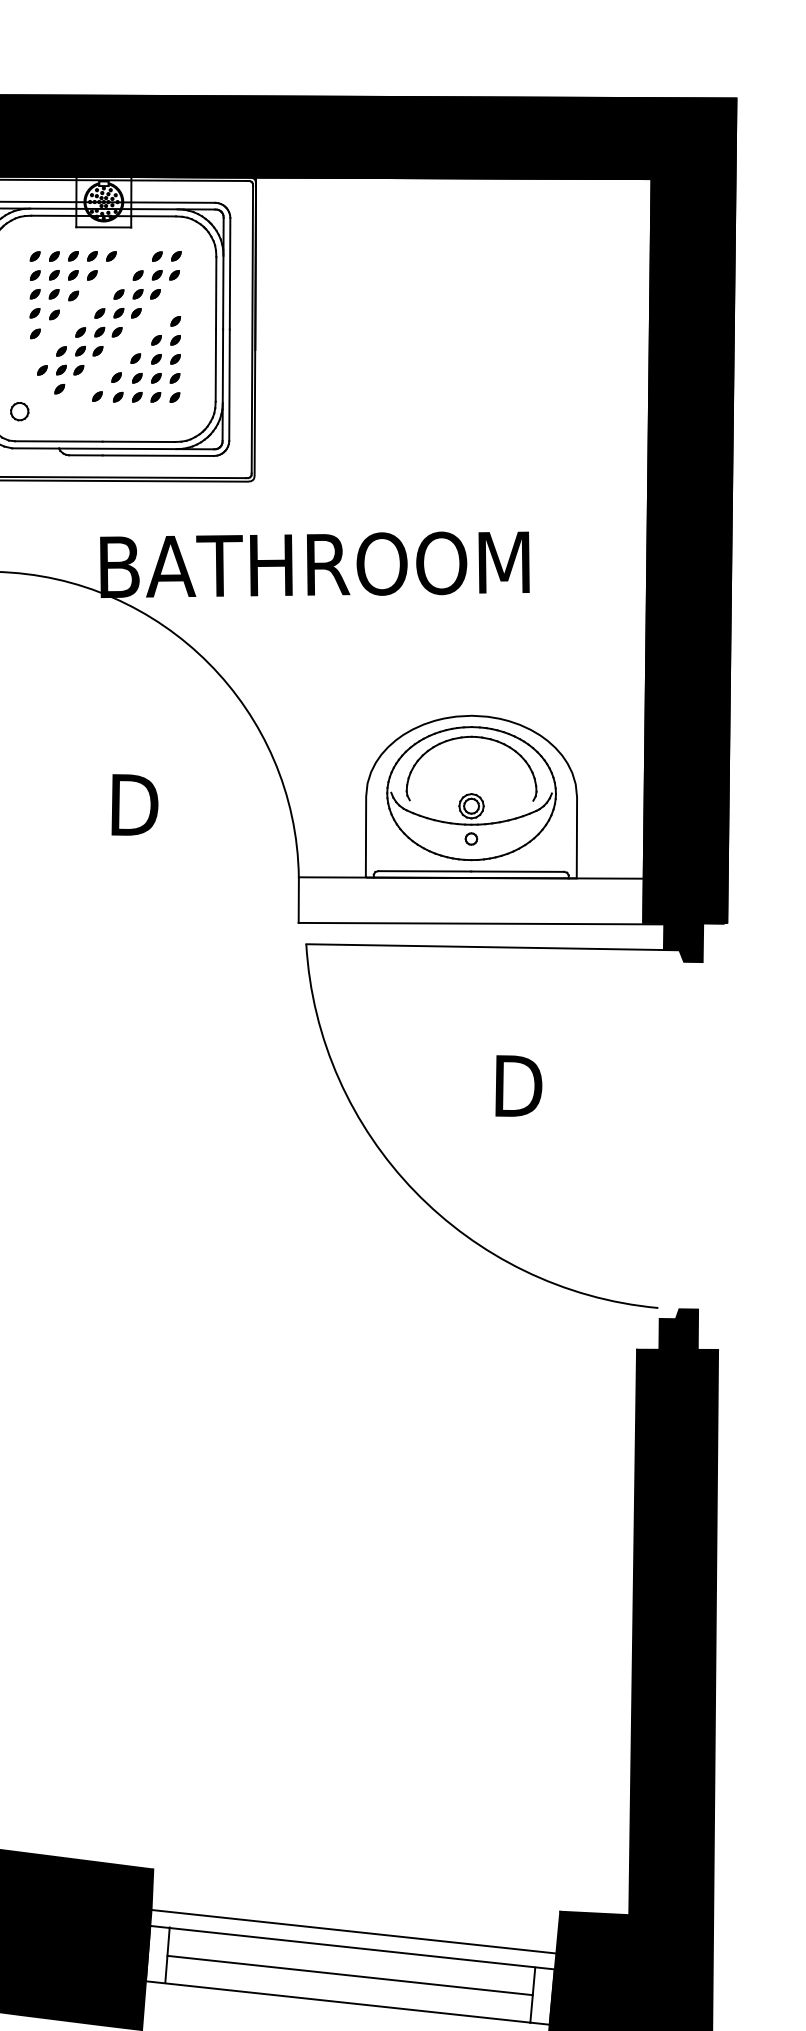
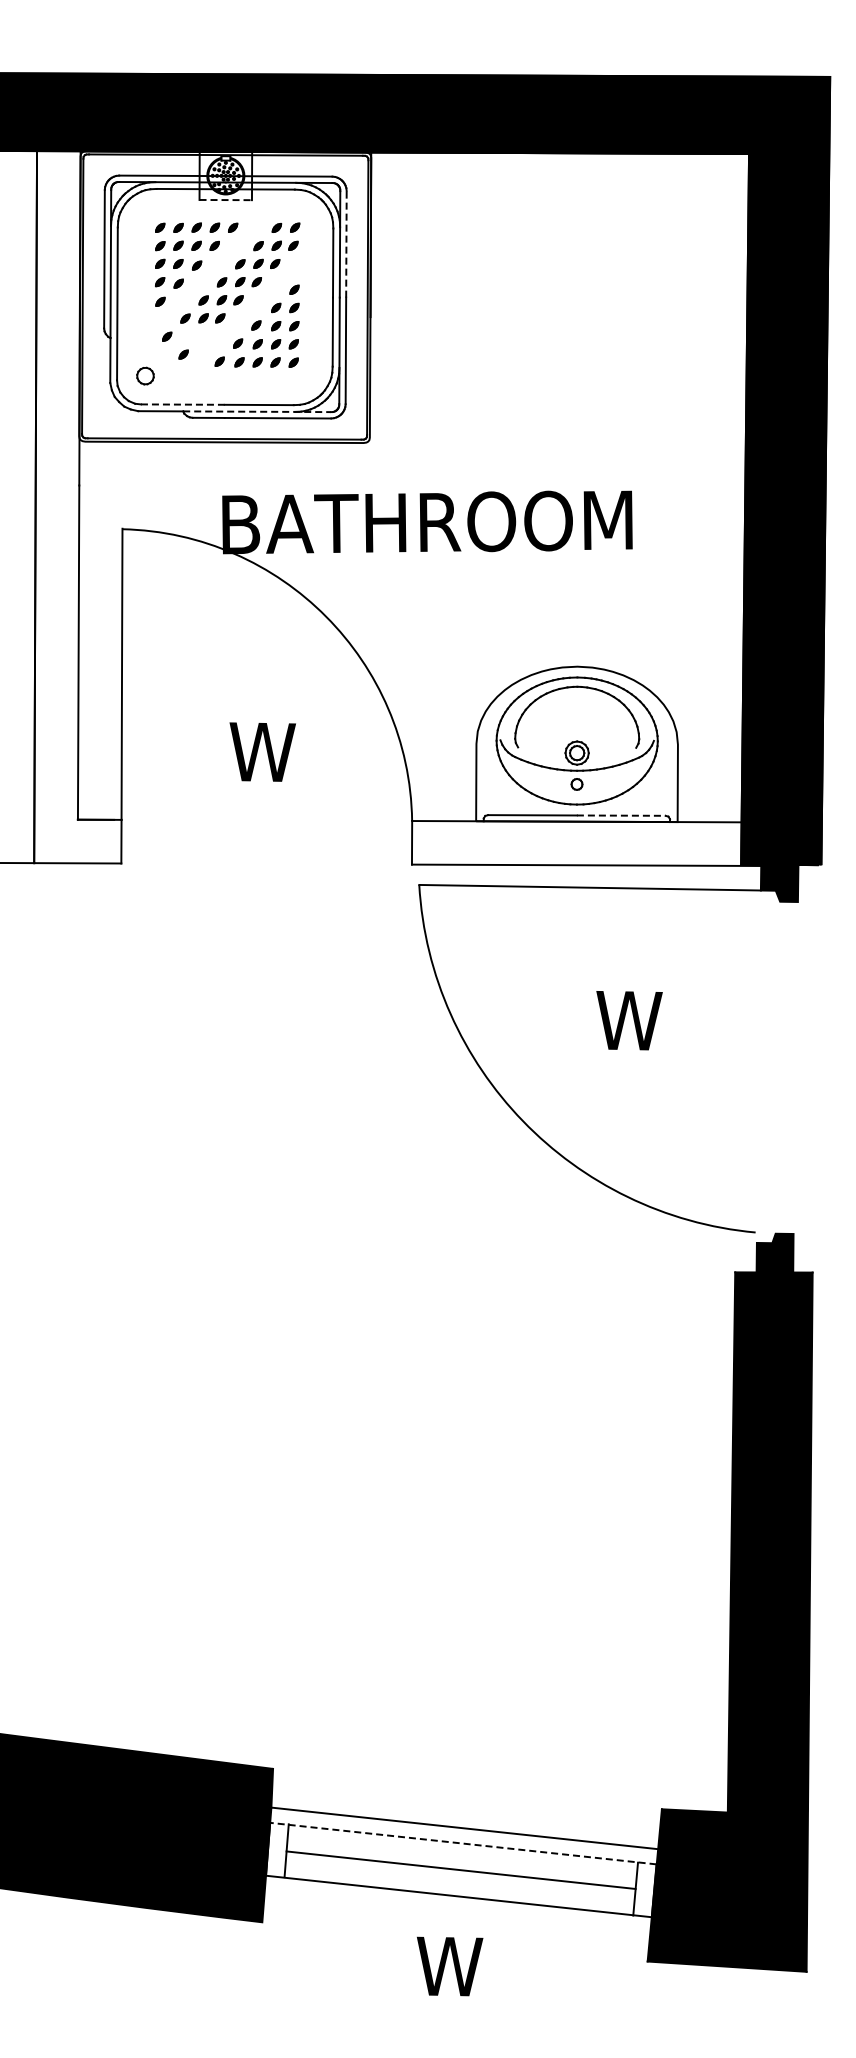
line: (104, 227) -> (226, 200), solid -> dashed
line: (230, 272) -> (346, 243), solid -> dashed
part: (70, 370) -> (193, 336), removed
line: (58, 441) -> (182, 404), solid -> dashed
line: (136, 448) -> (257, 411), solid -> dashed
text: (142, 804) -> (262, 751), D -> W
line: (517, 871) -> (621, 815), solid -> dashed
text: (526, 1086) -> (629, 1020), D -> W
line: (351, 1947) -> (462, 1843), solid -> dashed

